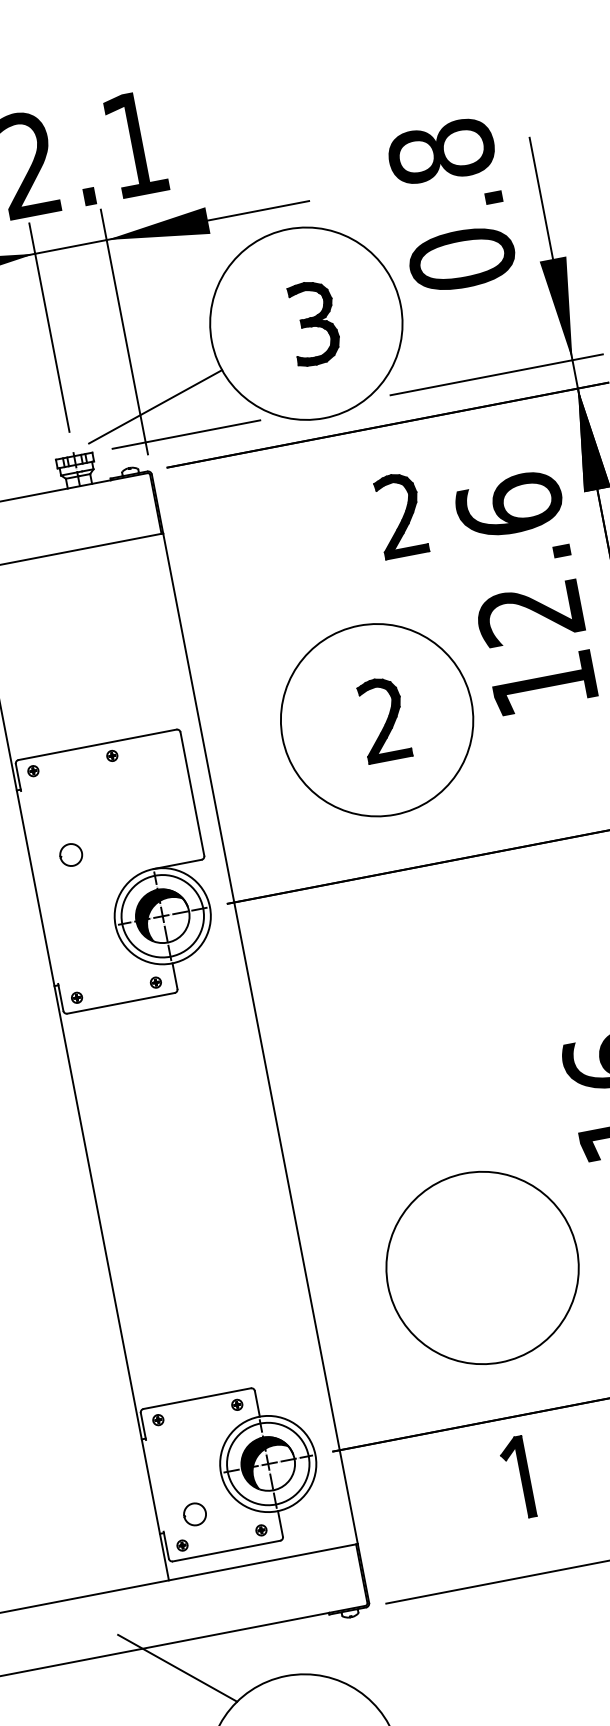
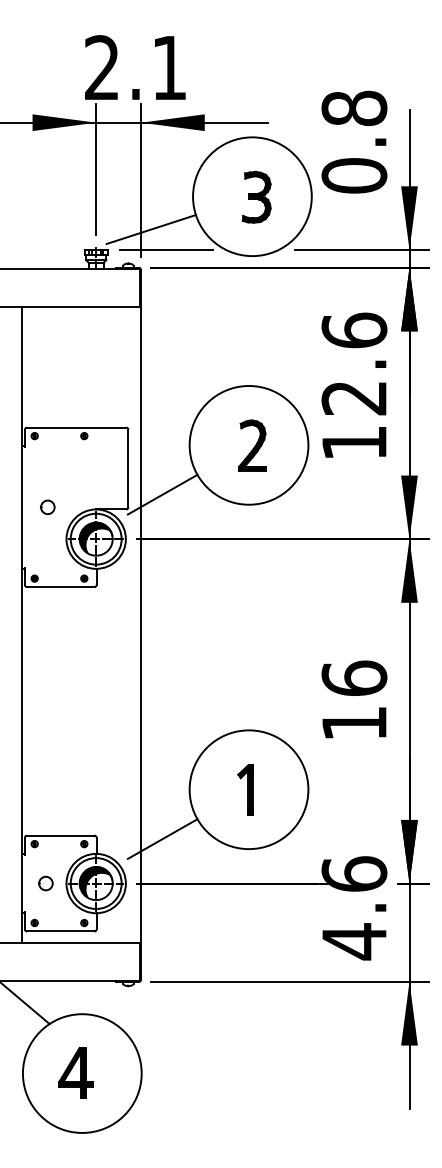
part: (399, 514) -> (286, 323), removed
line: (254, 824) -> (162, 494), added
part: (70, 853) -> (47, 506), moved
line: (359, 1372) -> (162, 838), added
part: (517, 1477) -> (245, 789), moved
part: (194, 1514) -> (45, 883), moved

